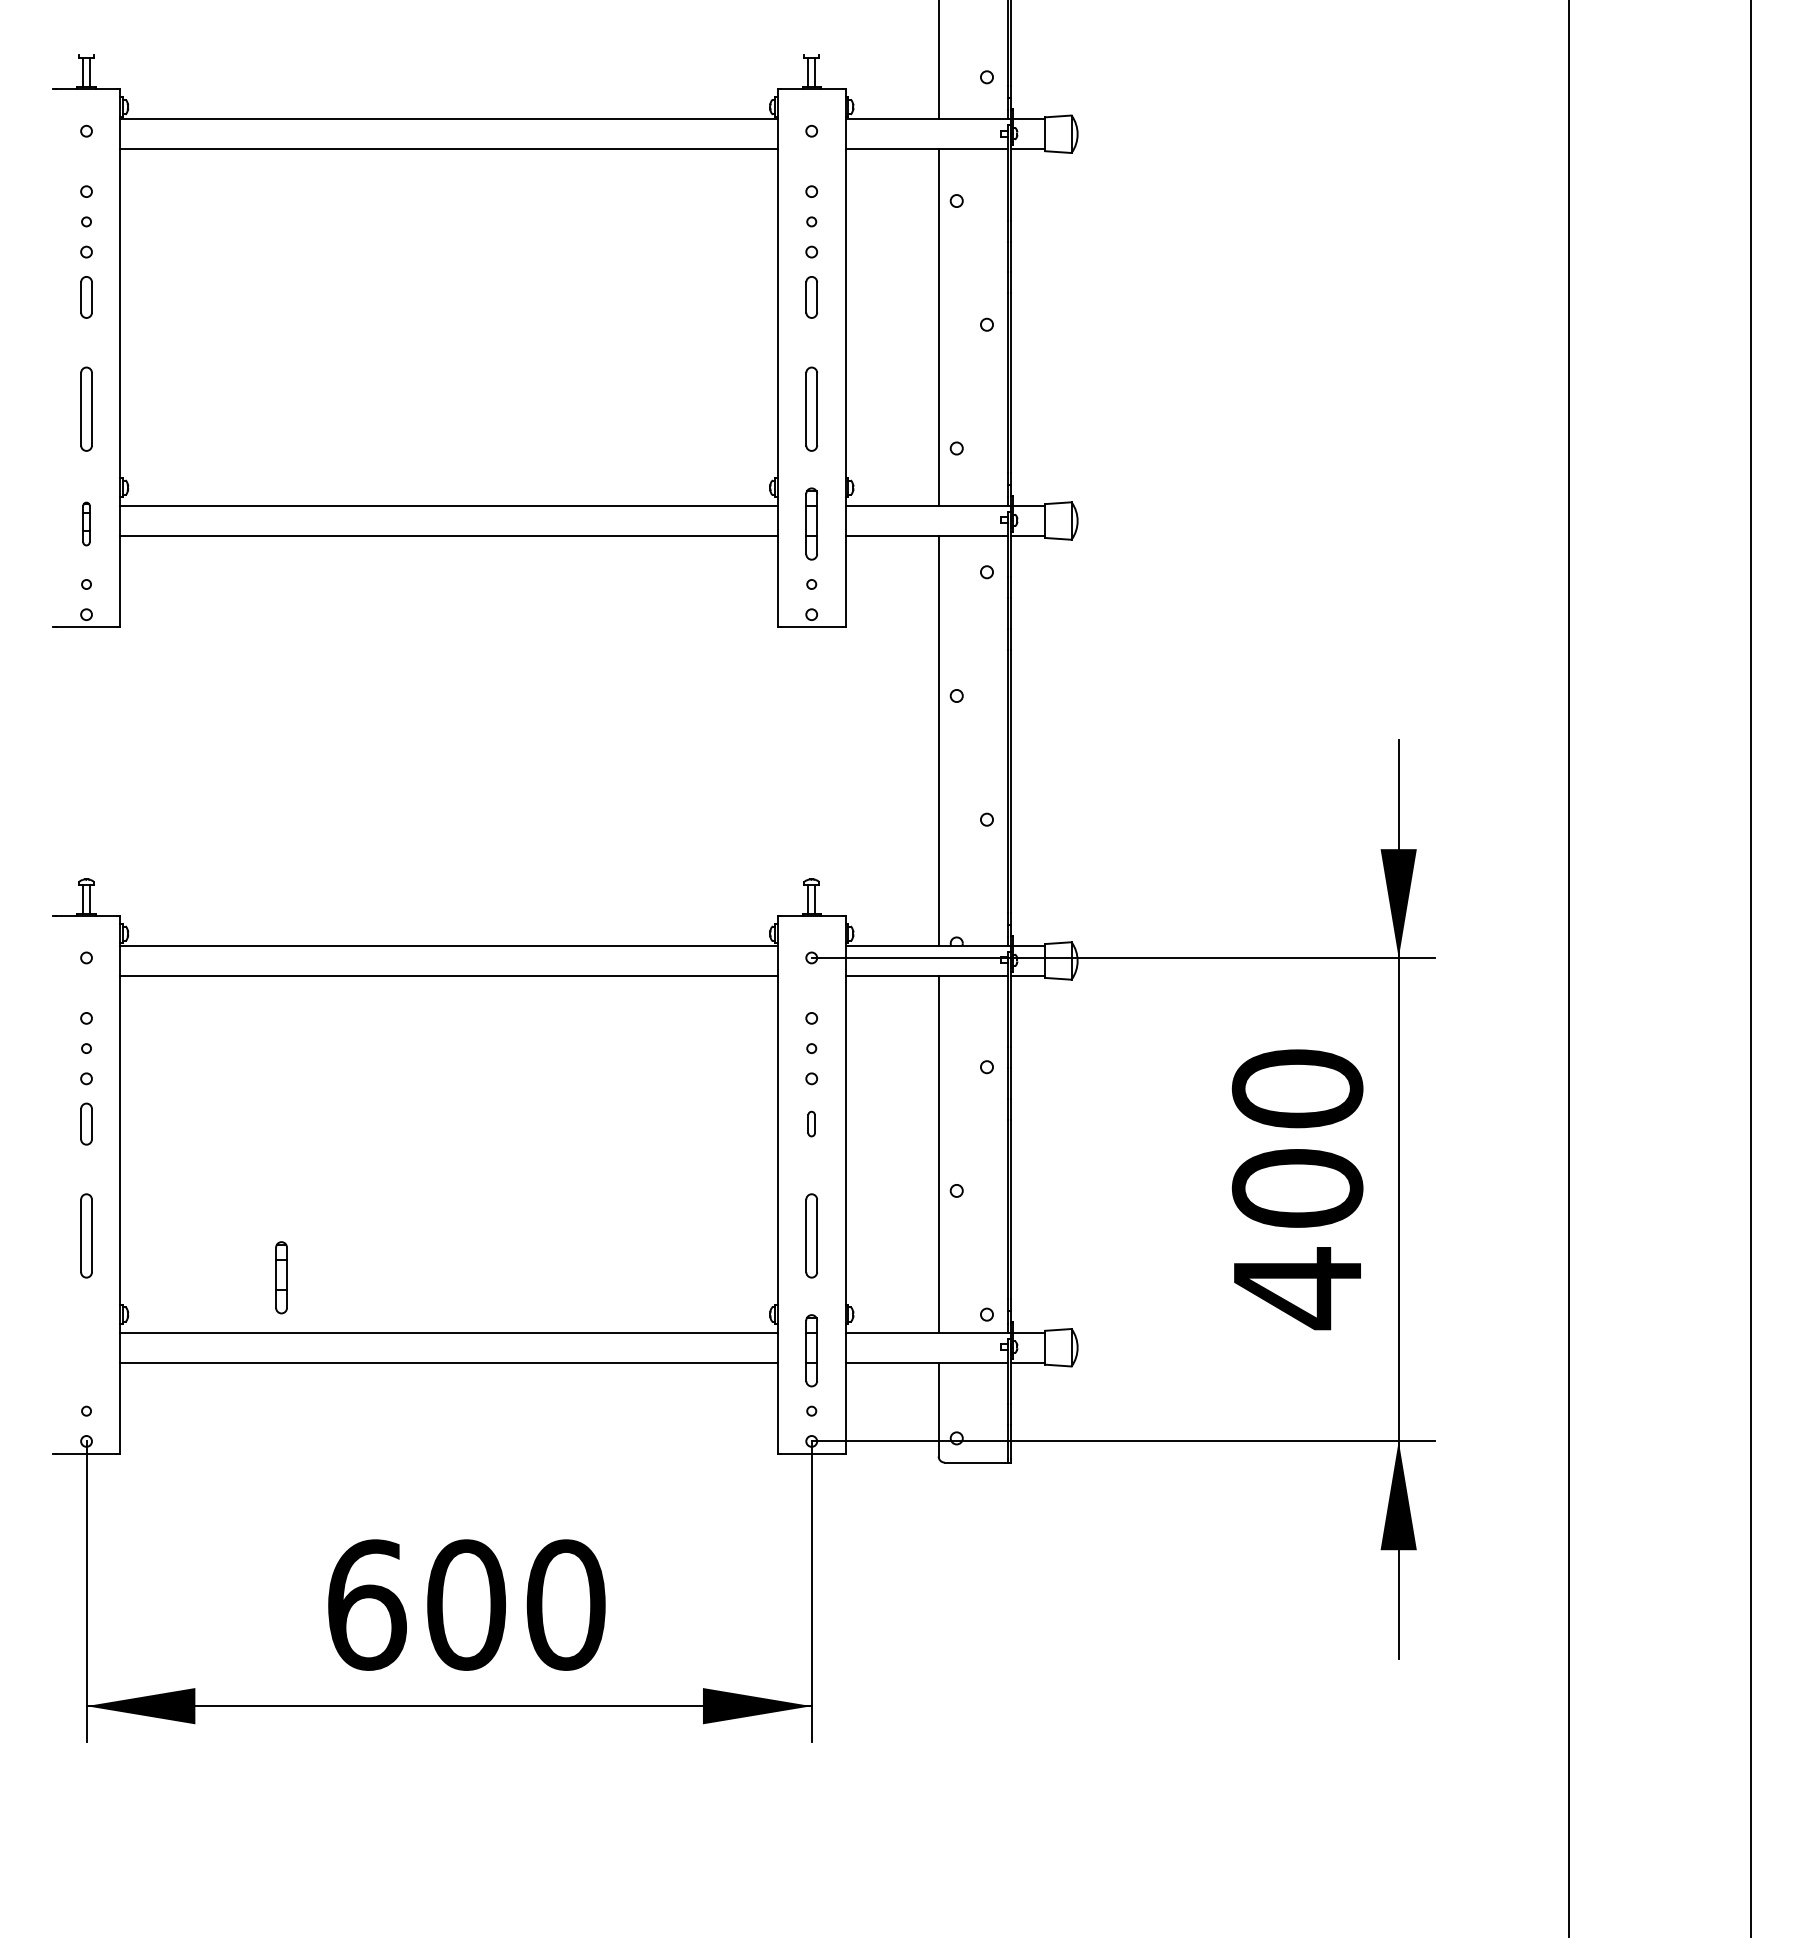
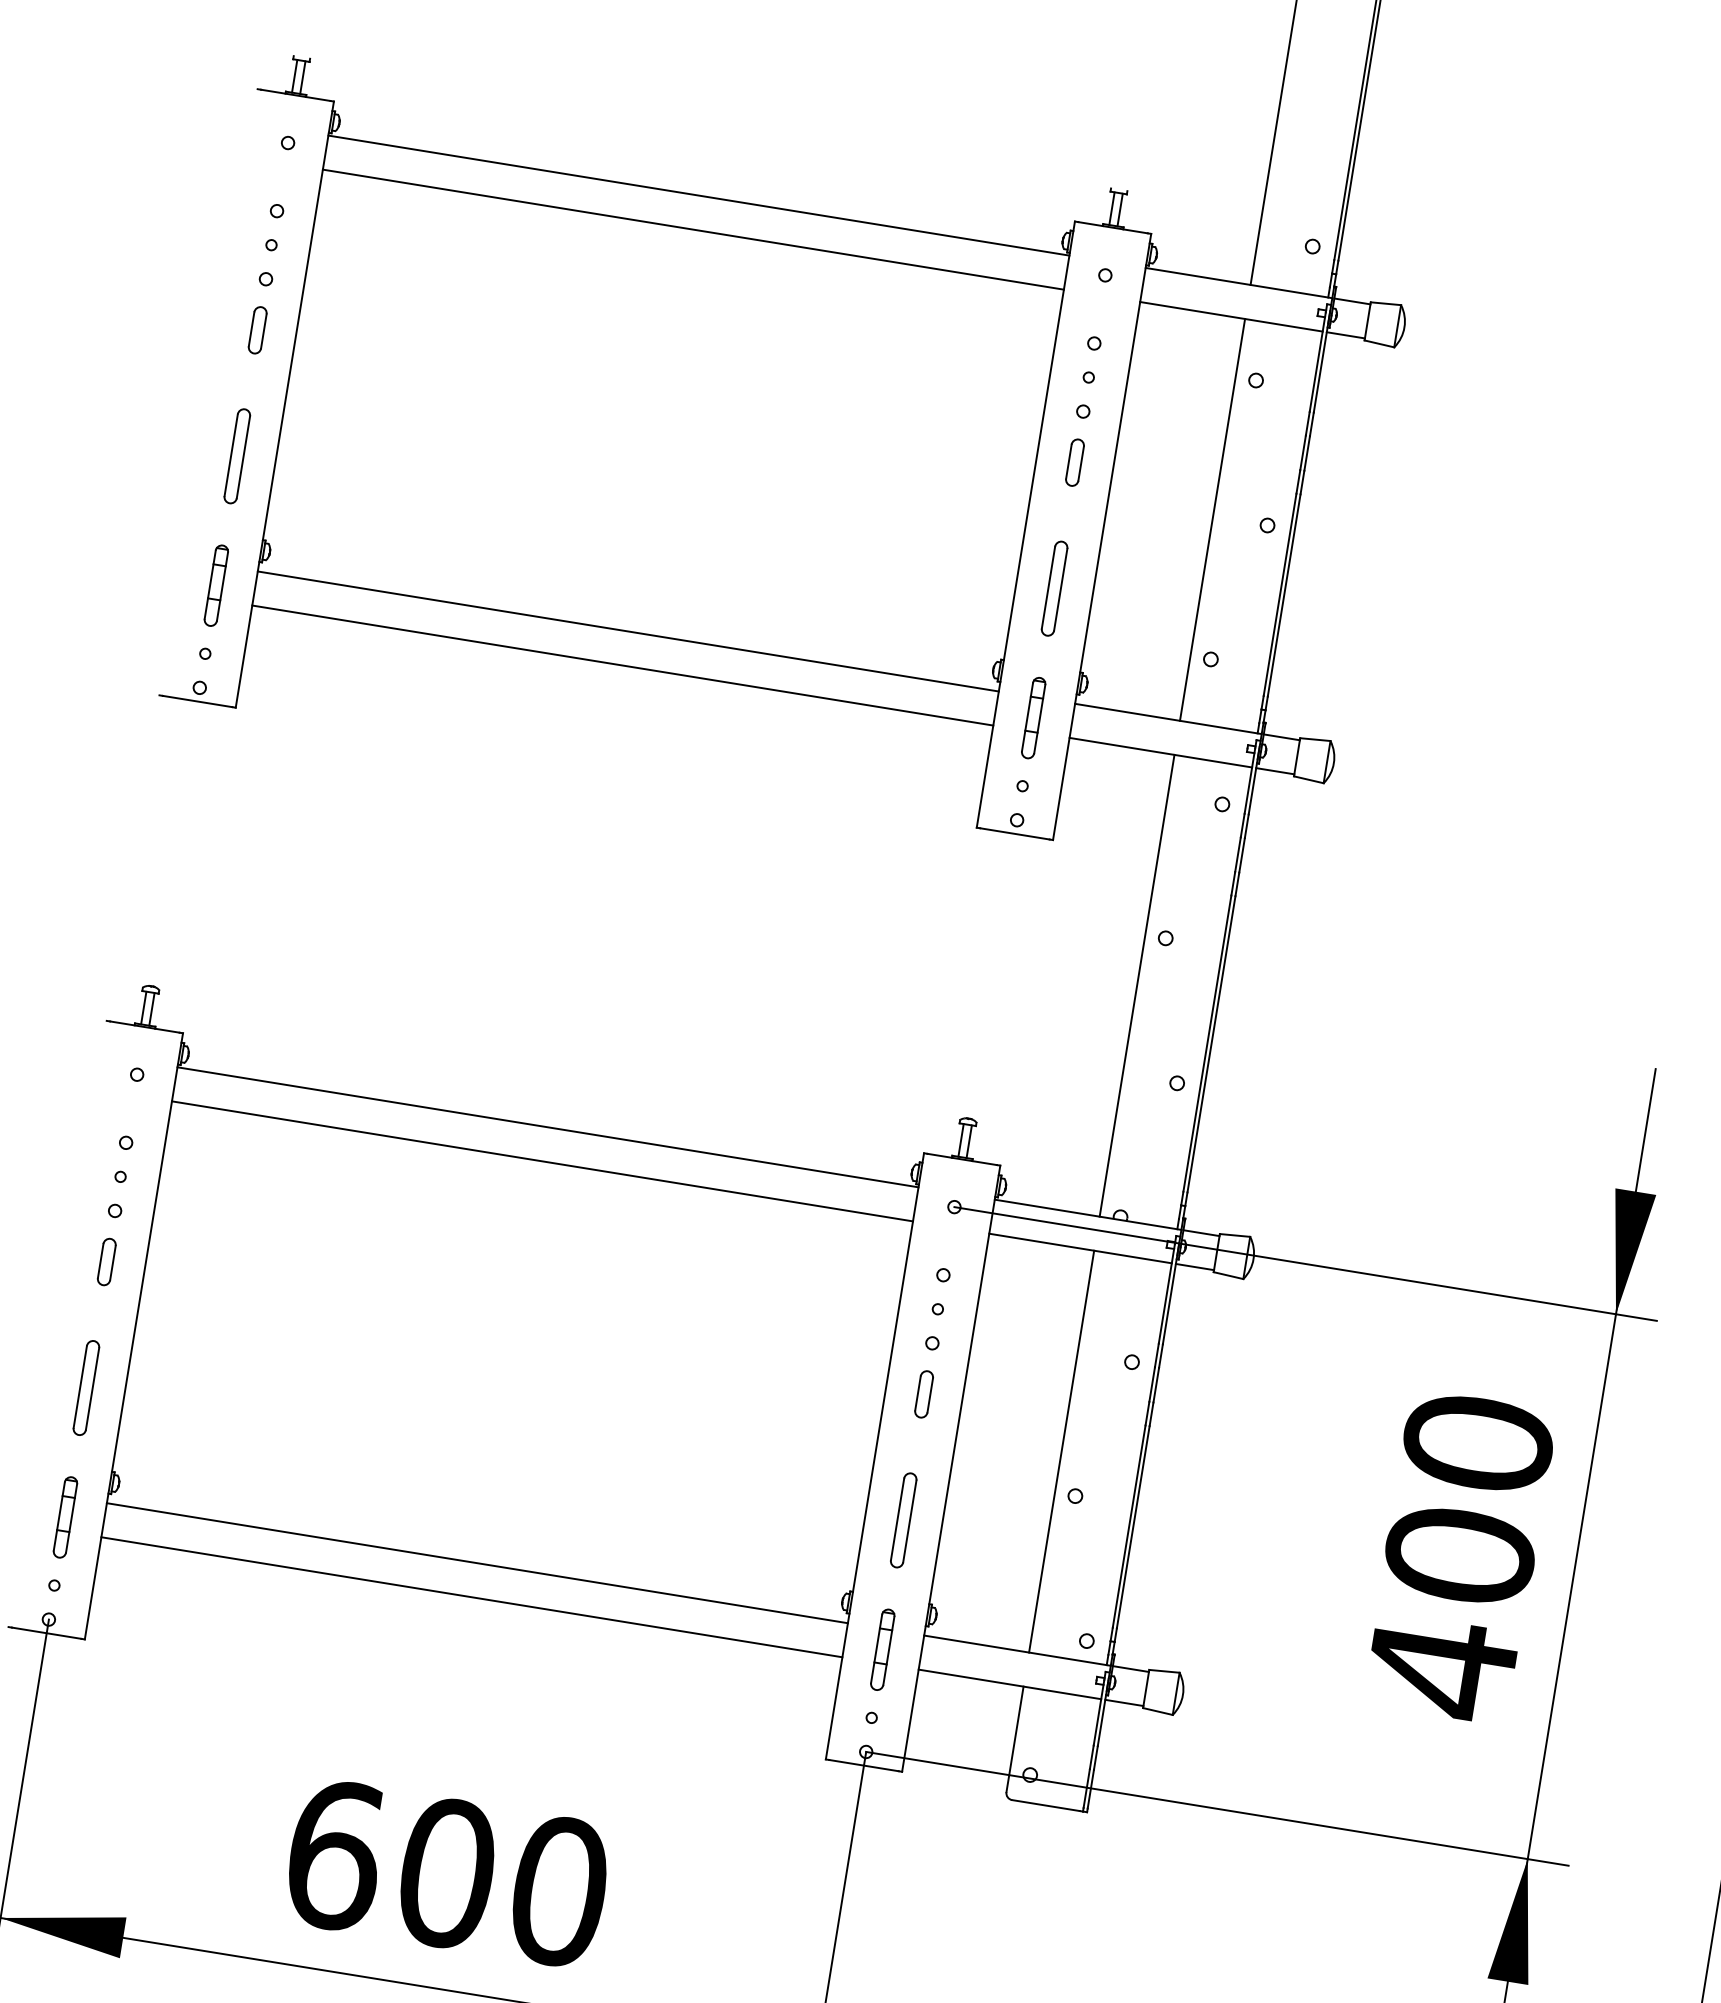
part: (86, 523) -> (216, 585), size x1.67
part: (811, 1123) -> (923, 1393), size x1.67
part: (281, 1277) -> (65, 1517), moved

